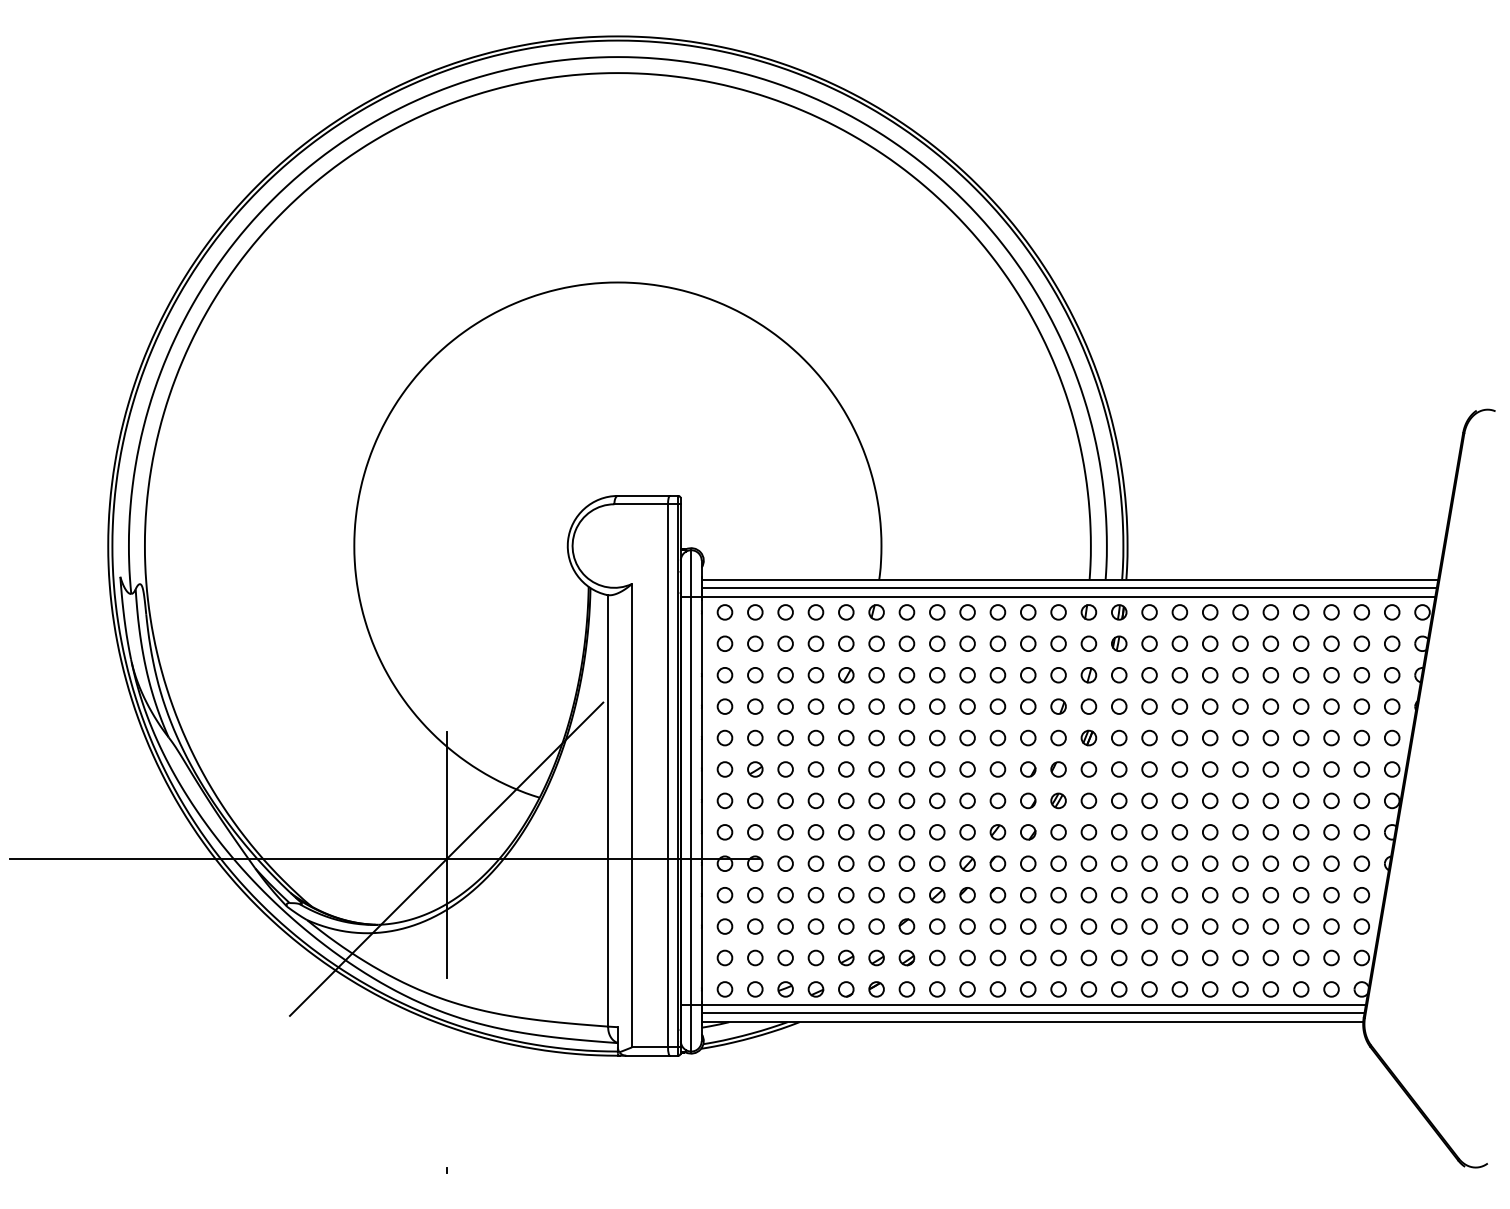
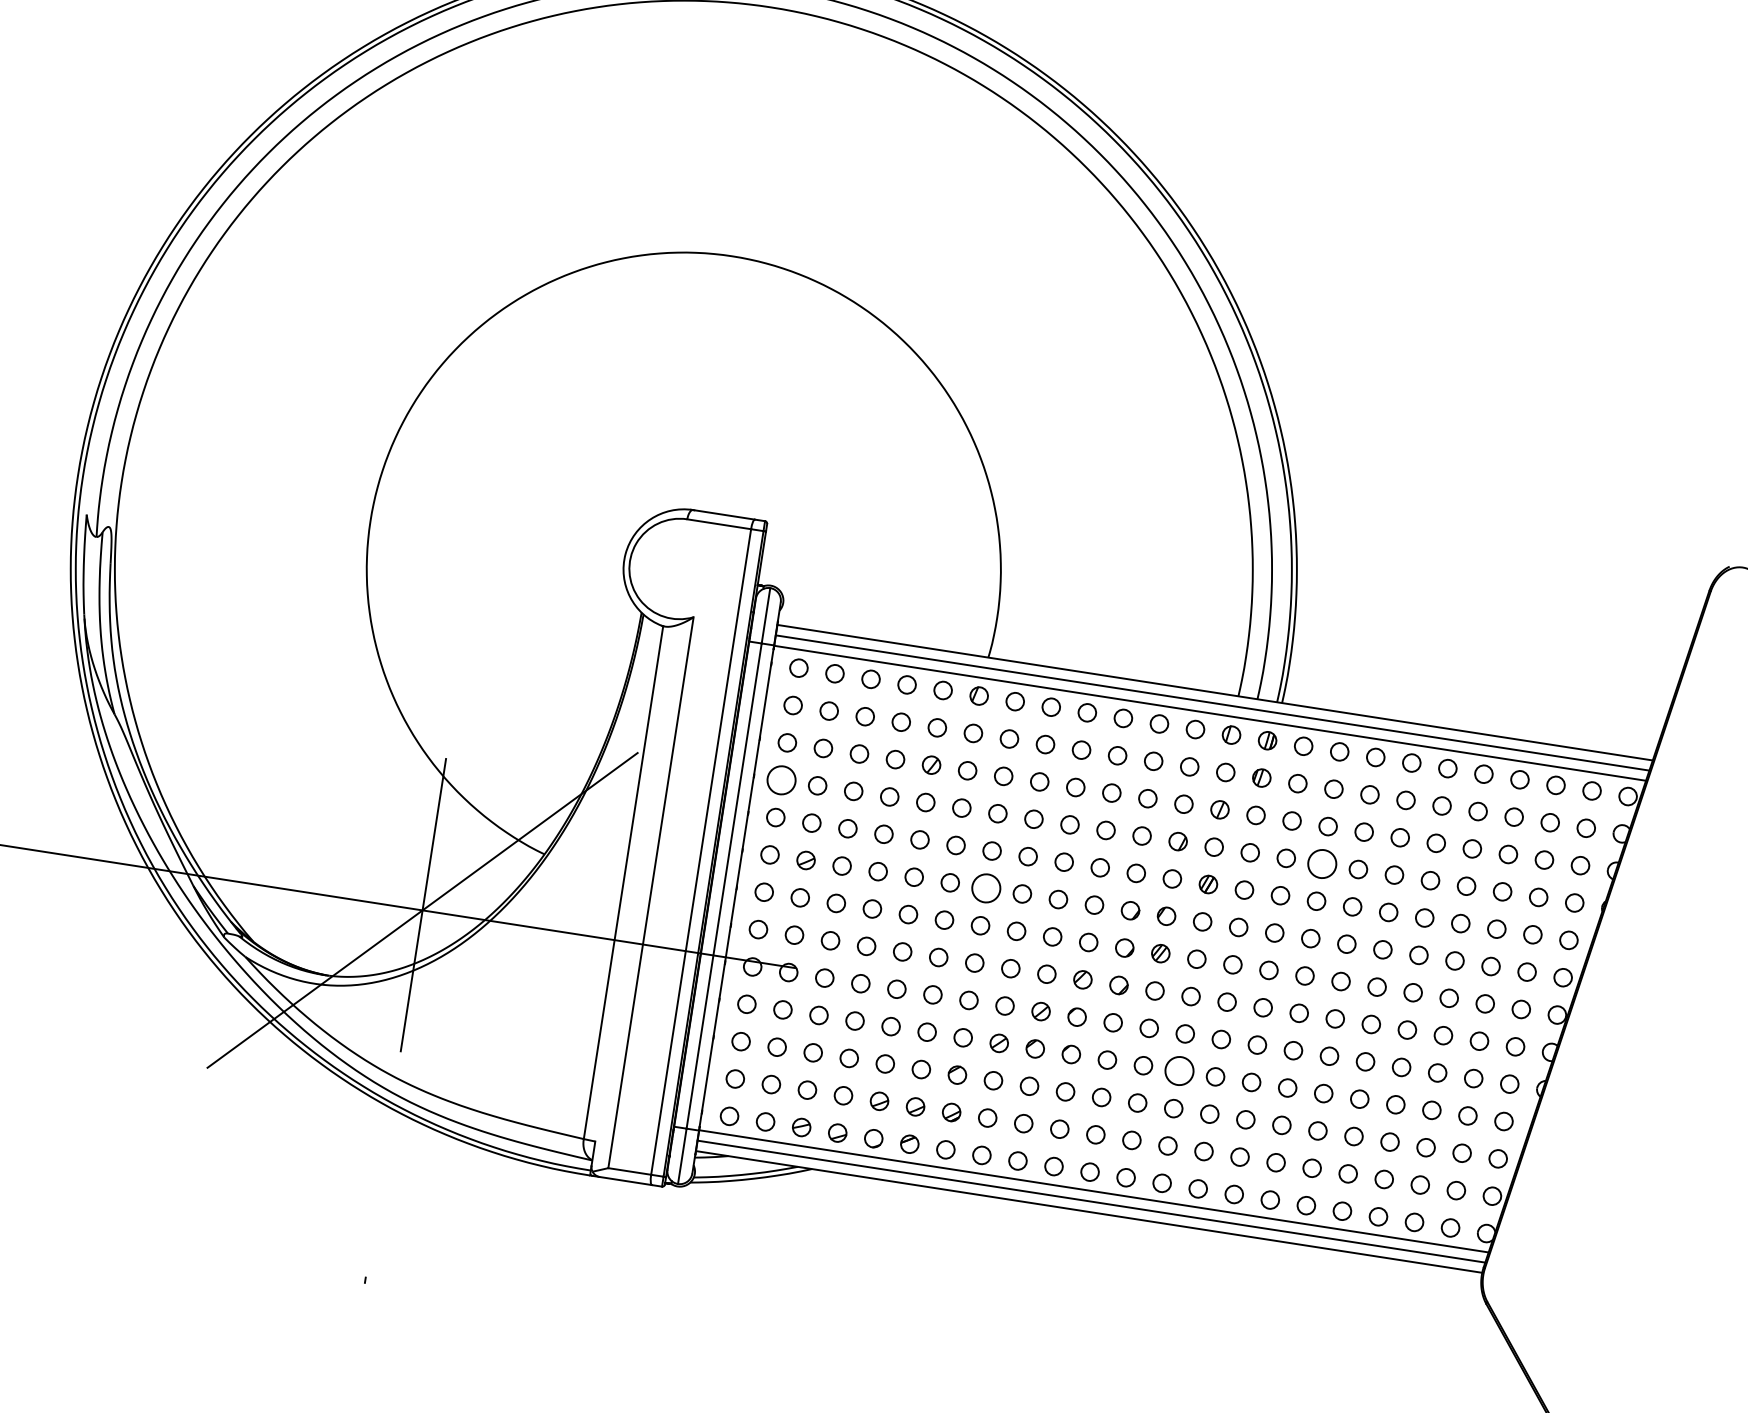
circle: (724, 706) -> (781, 779), size x1.6
circle: (1179, 706) -> (1321, 863), size x1.6
circle: (906, 769) -> (985, 888), size x1.6
circle: (1088, 895) -> (1178, 1071), size x1.6

